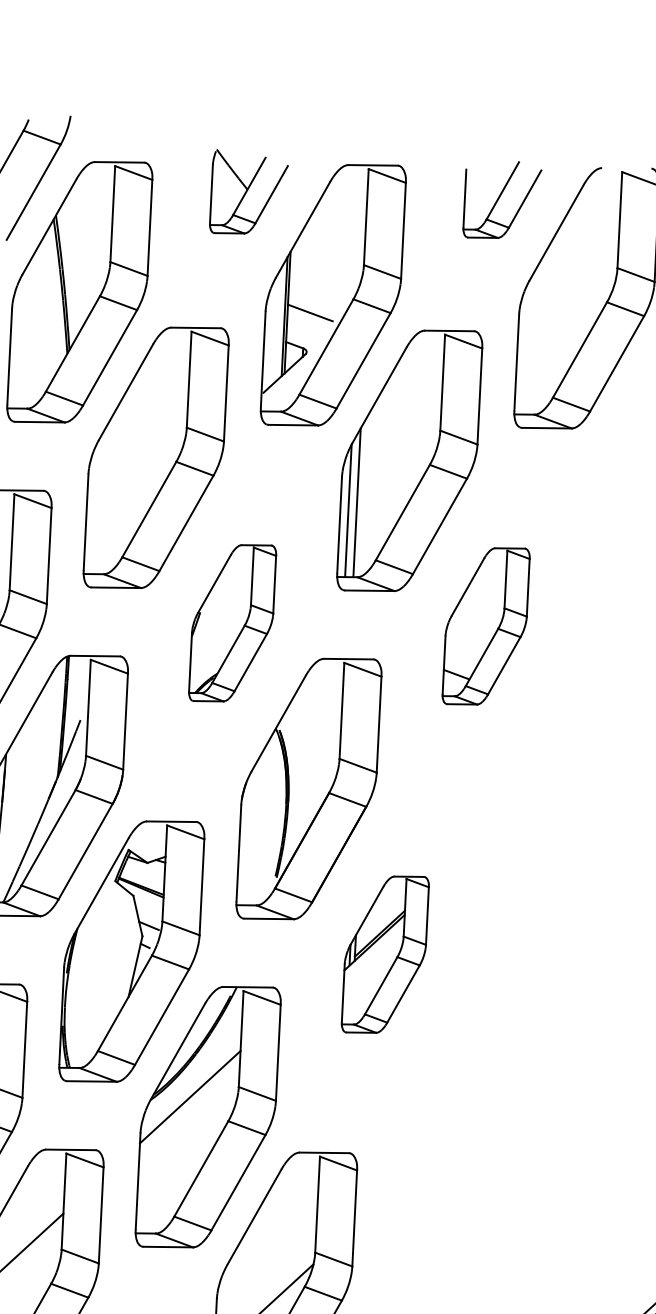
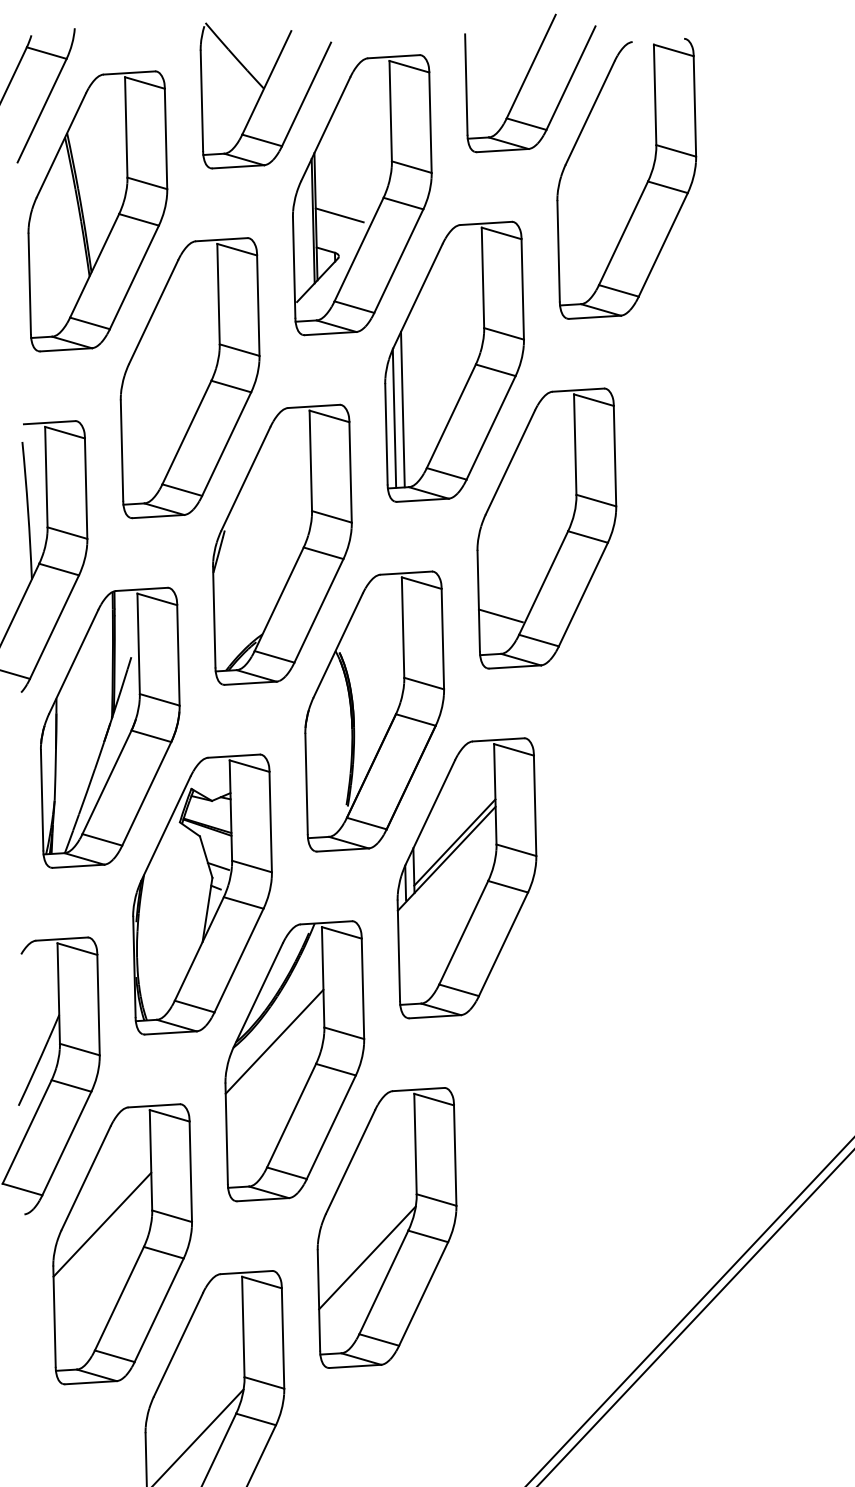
part: (247, 193) -> (265, 95), size x1.67
part: (501, 200) -> (530, 83), size x1.67
part: (232, 623) -> (282, 544), size x1.67
part: (485, 626) -> (546, 528), size x1.67
part: (384, 954) -> (466, 878), size x1.67

